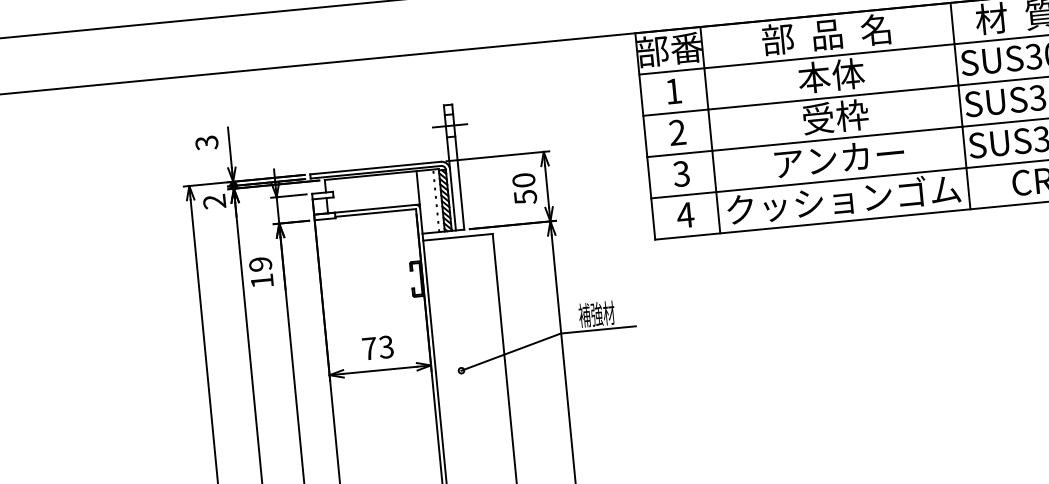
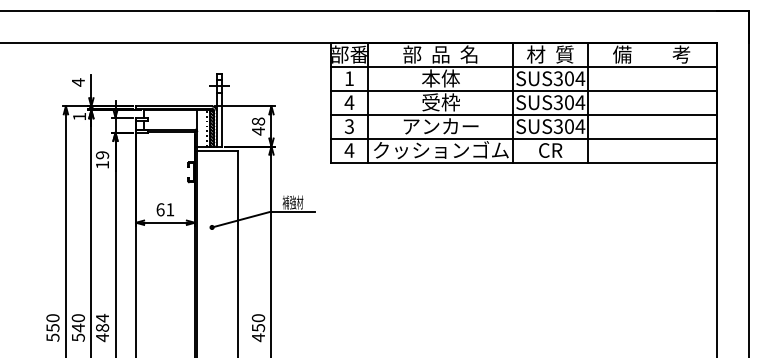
text: (677, 132) -> (349, 102), 2 -> 4
text: (205, 143) -> (77, 82), 3 -> 4
text: (524, 188) -> (258, 126), 50 -> 48
text: (214, 201) -> (79, 116), 2 -> 1
text: (378, 347) -> (165, 209), 73 -> 61

